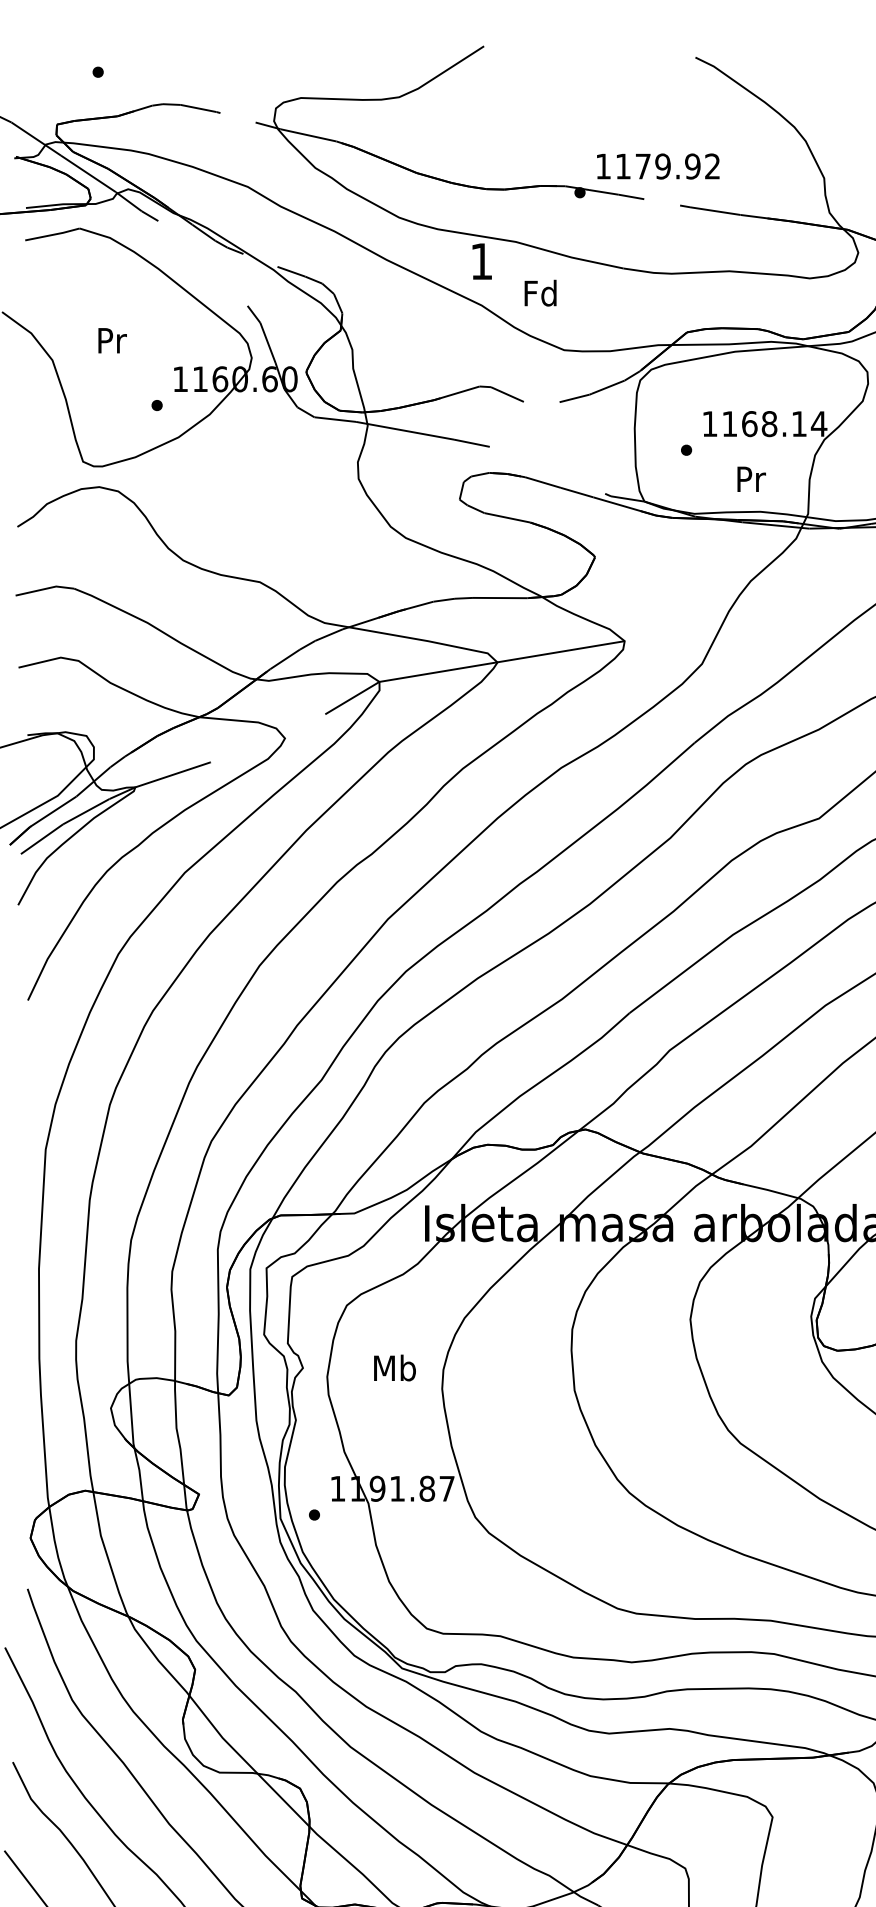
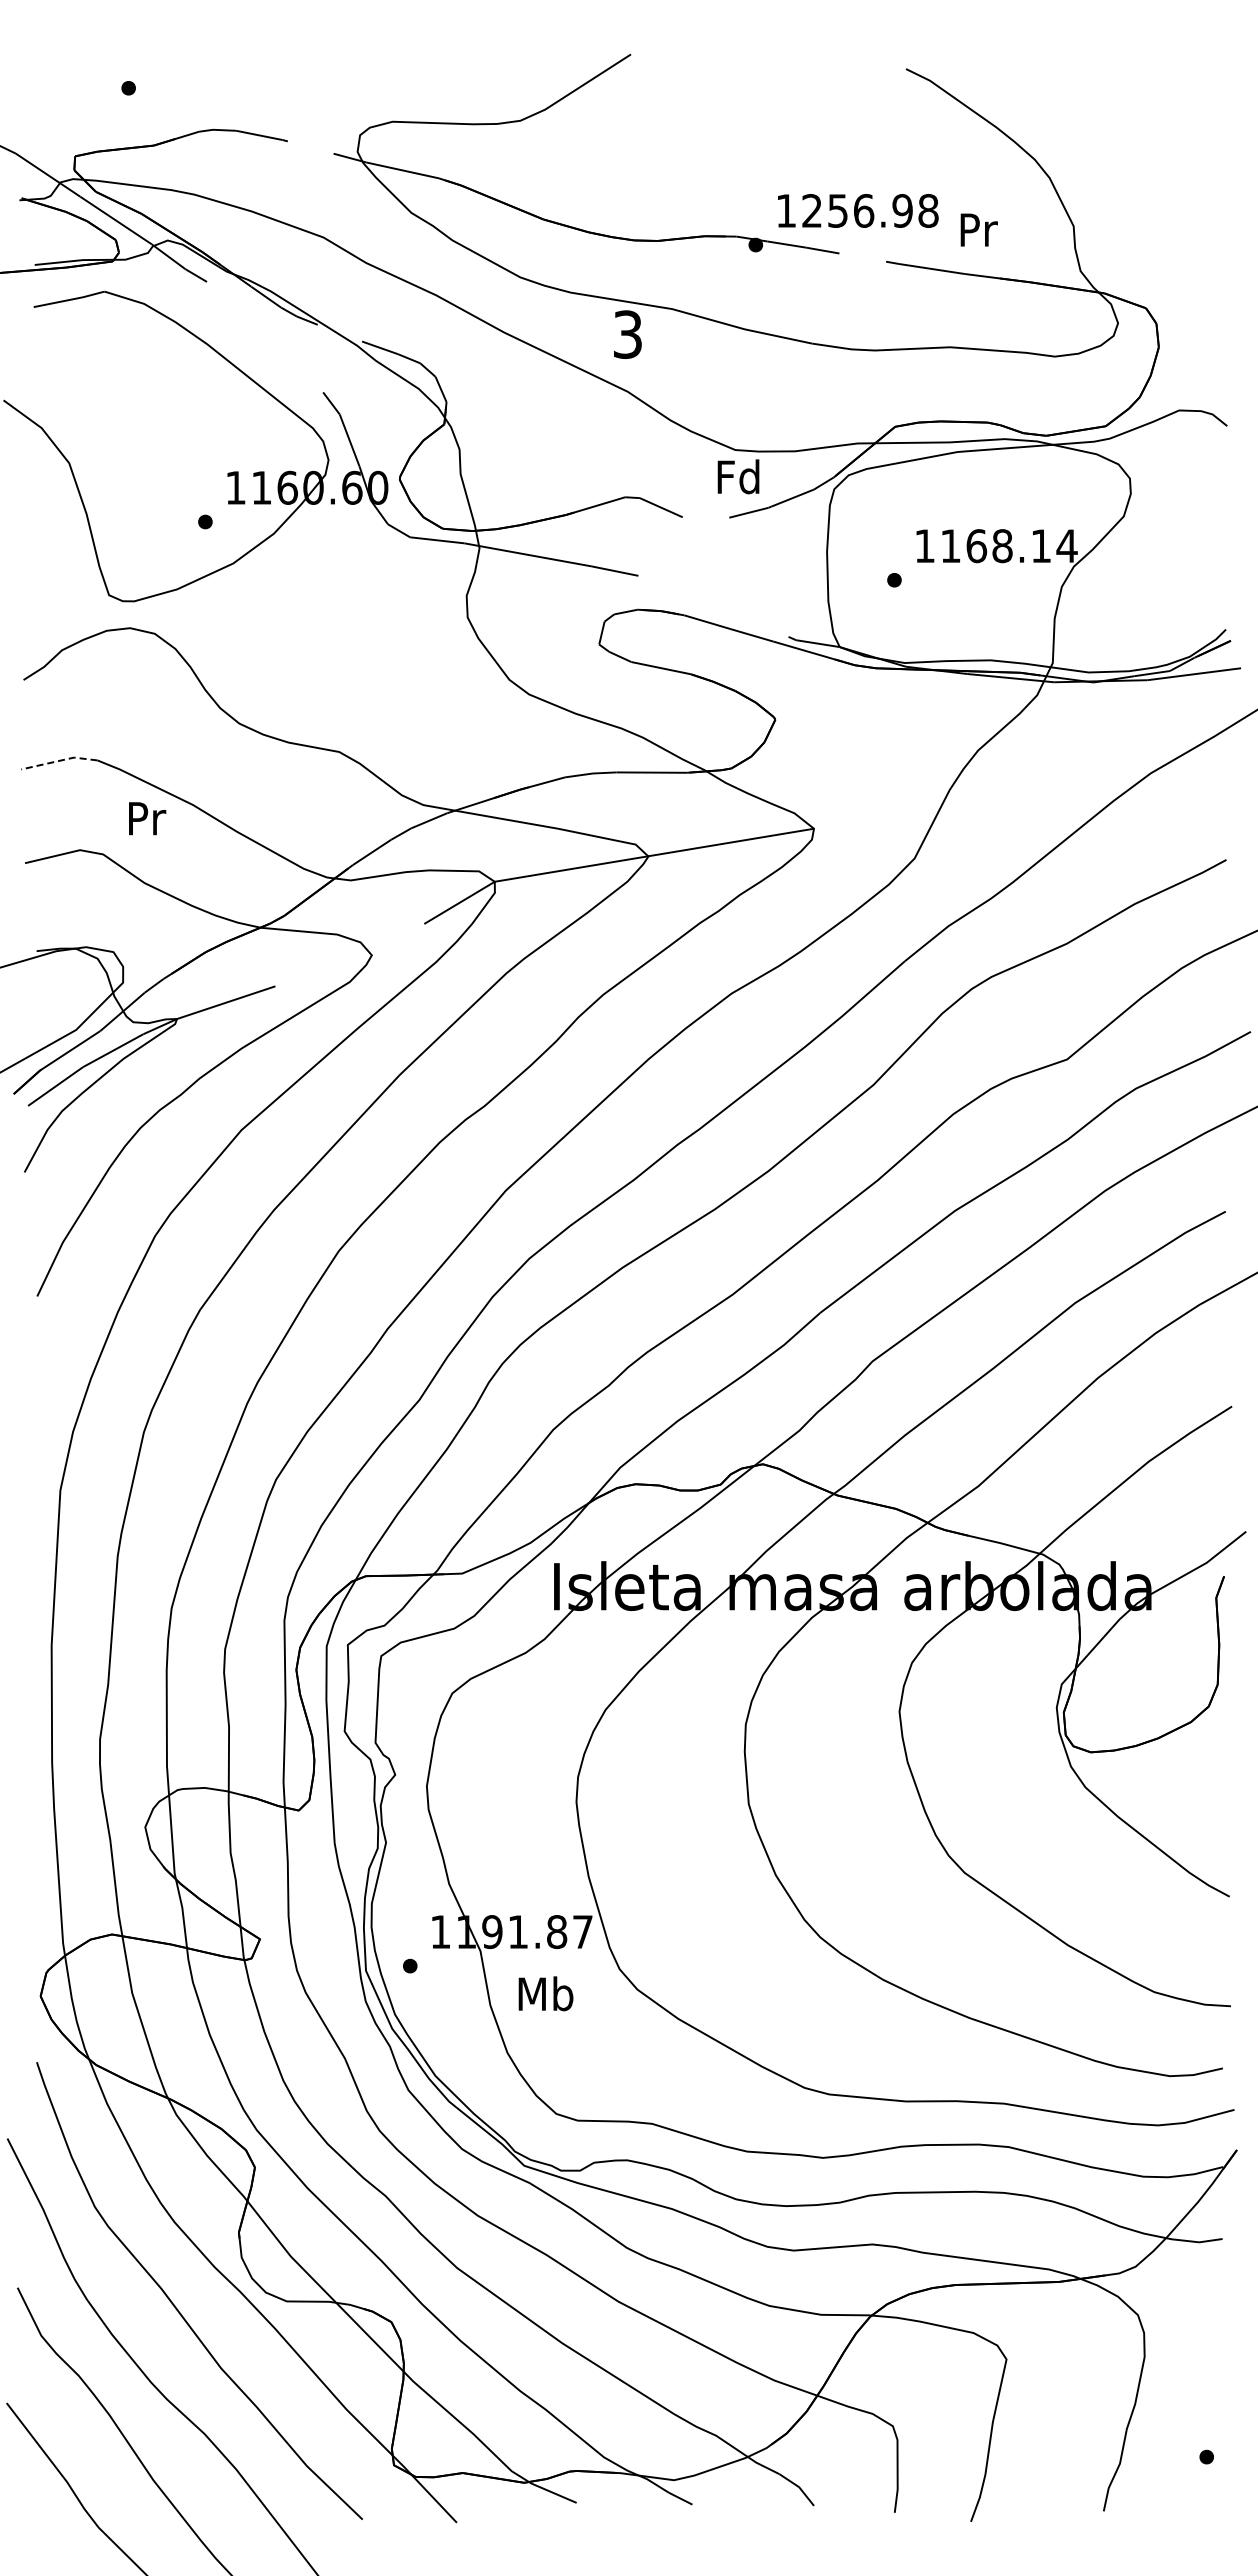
text: (668, 166) -> (870, 210), 1179.92 -> 1256.98
text: (481, 261) -> (627, 334), 1 -> 3
text: (540, 292) -> (738, 476), moved
text: (112, 340) -> (147, 818), moved
text: (751, 478) -> (978, 229), moved
line: (45, 588) -> (59, 760), solid -> dashed
text: (394, 1367) -> (545, 1993), moved

